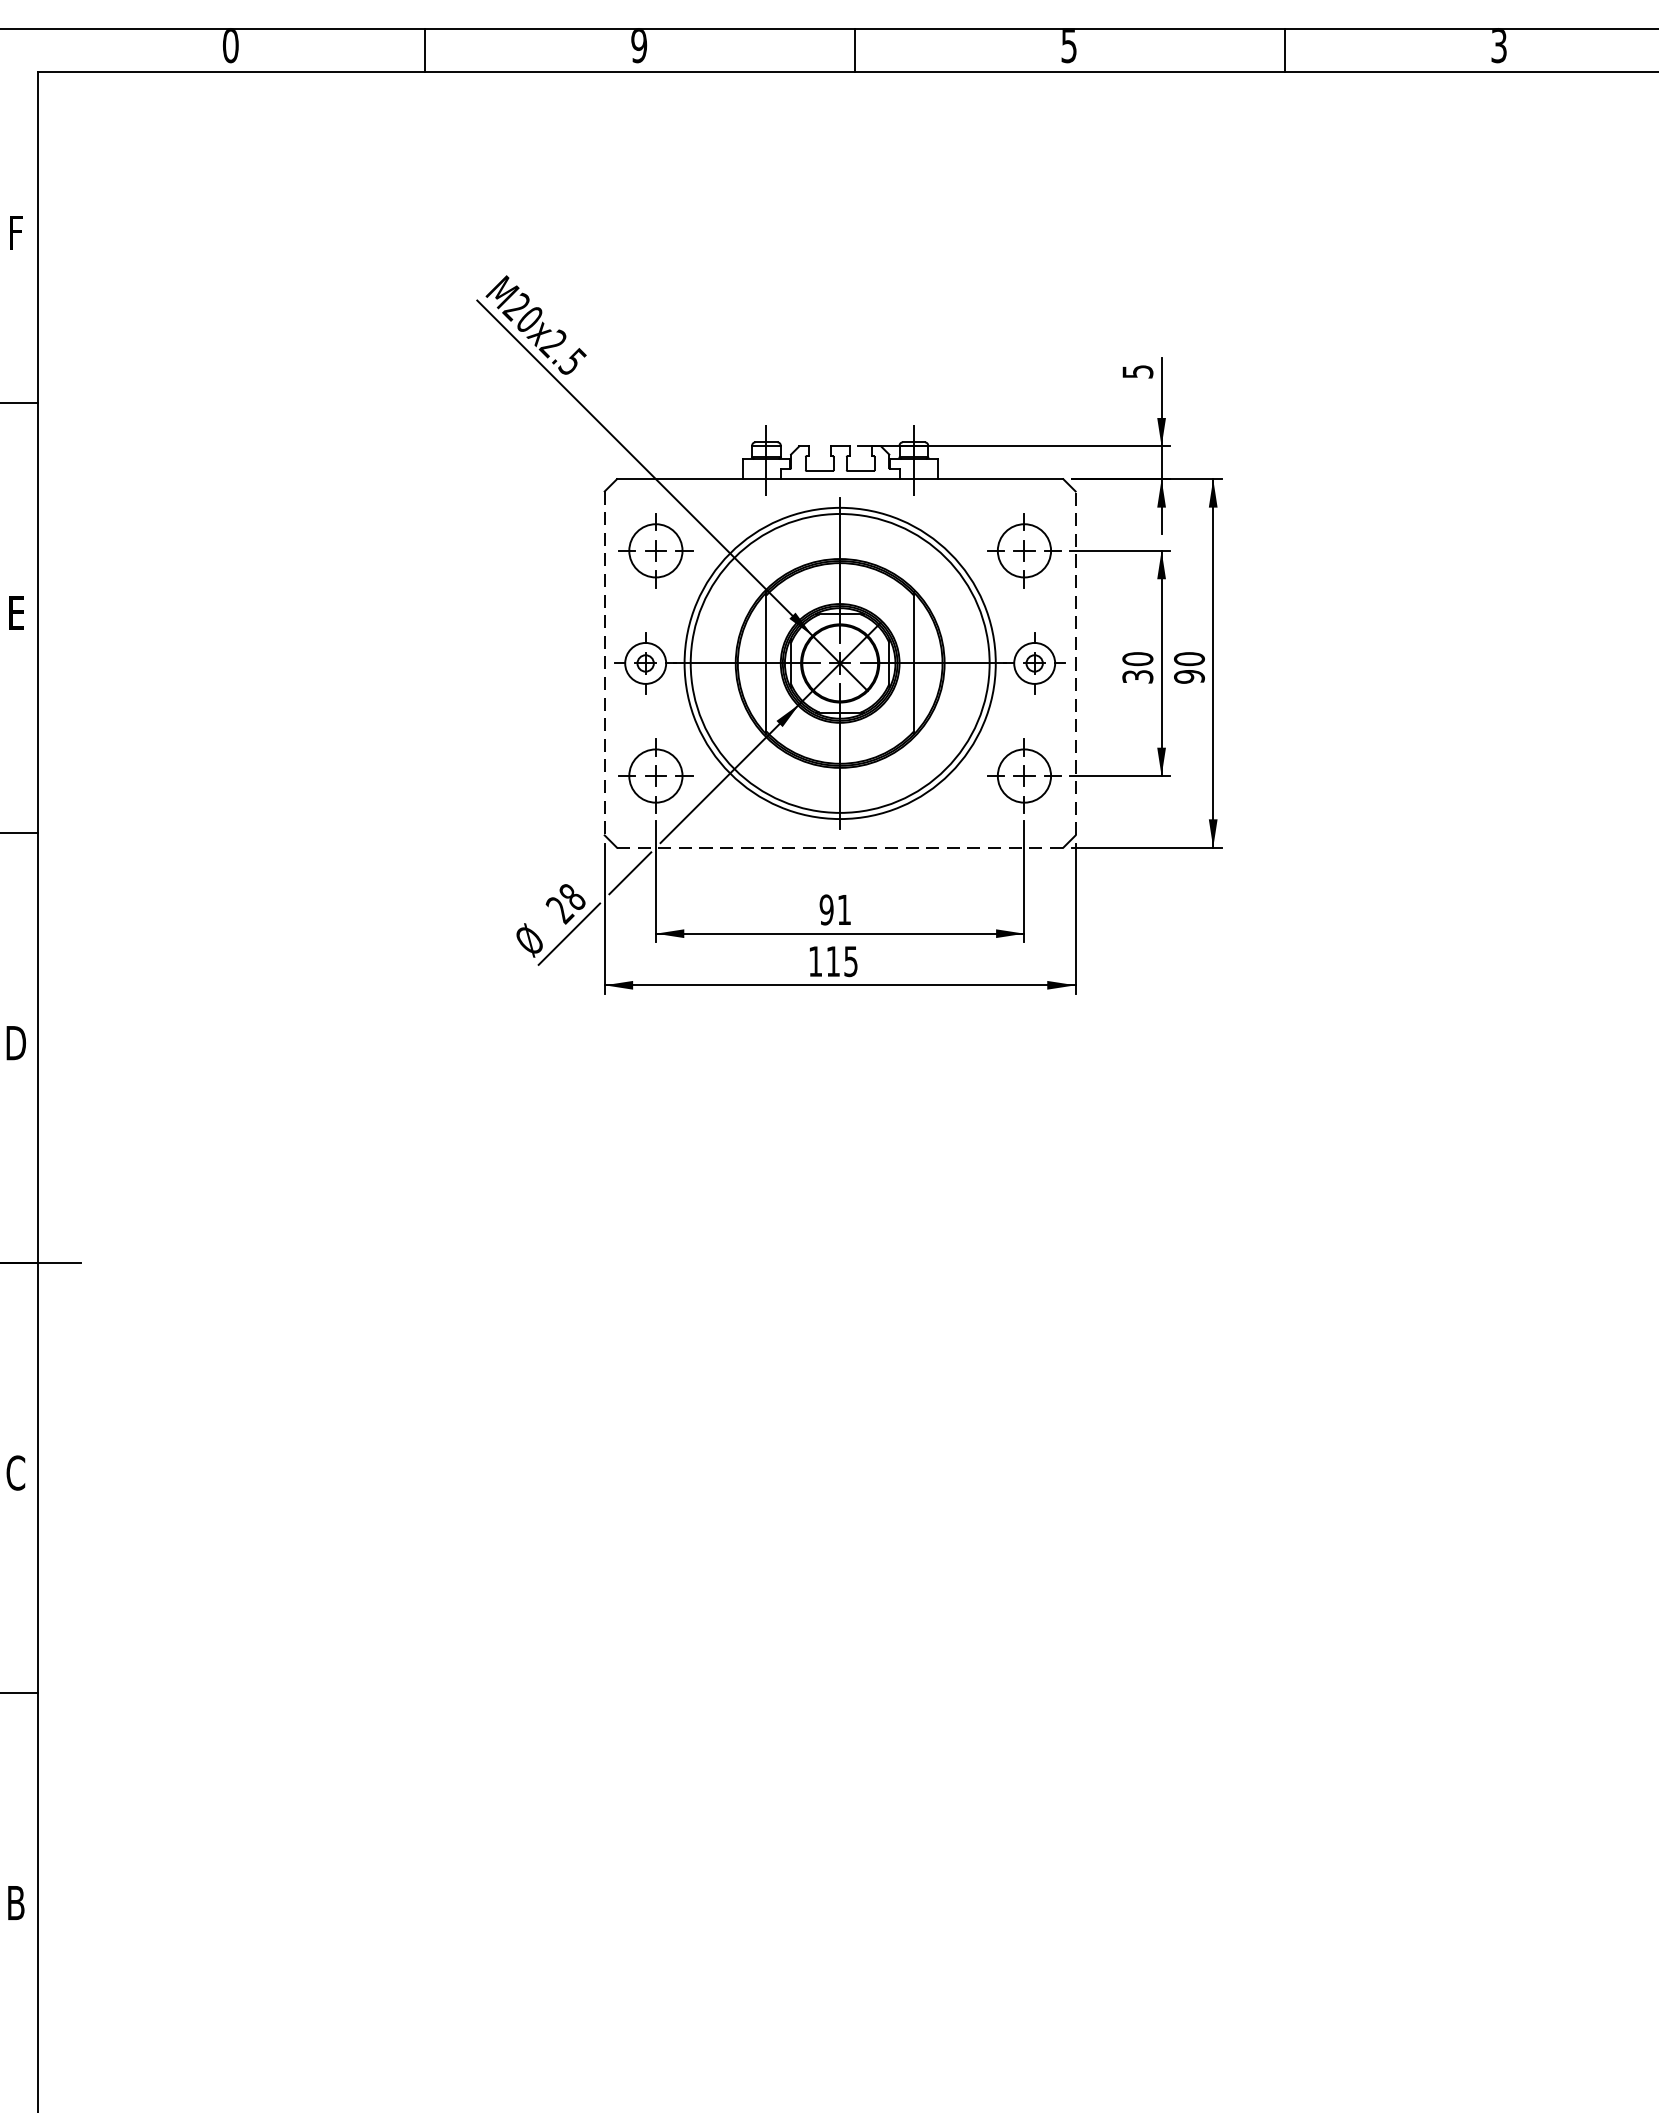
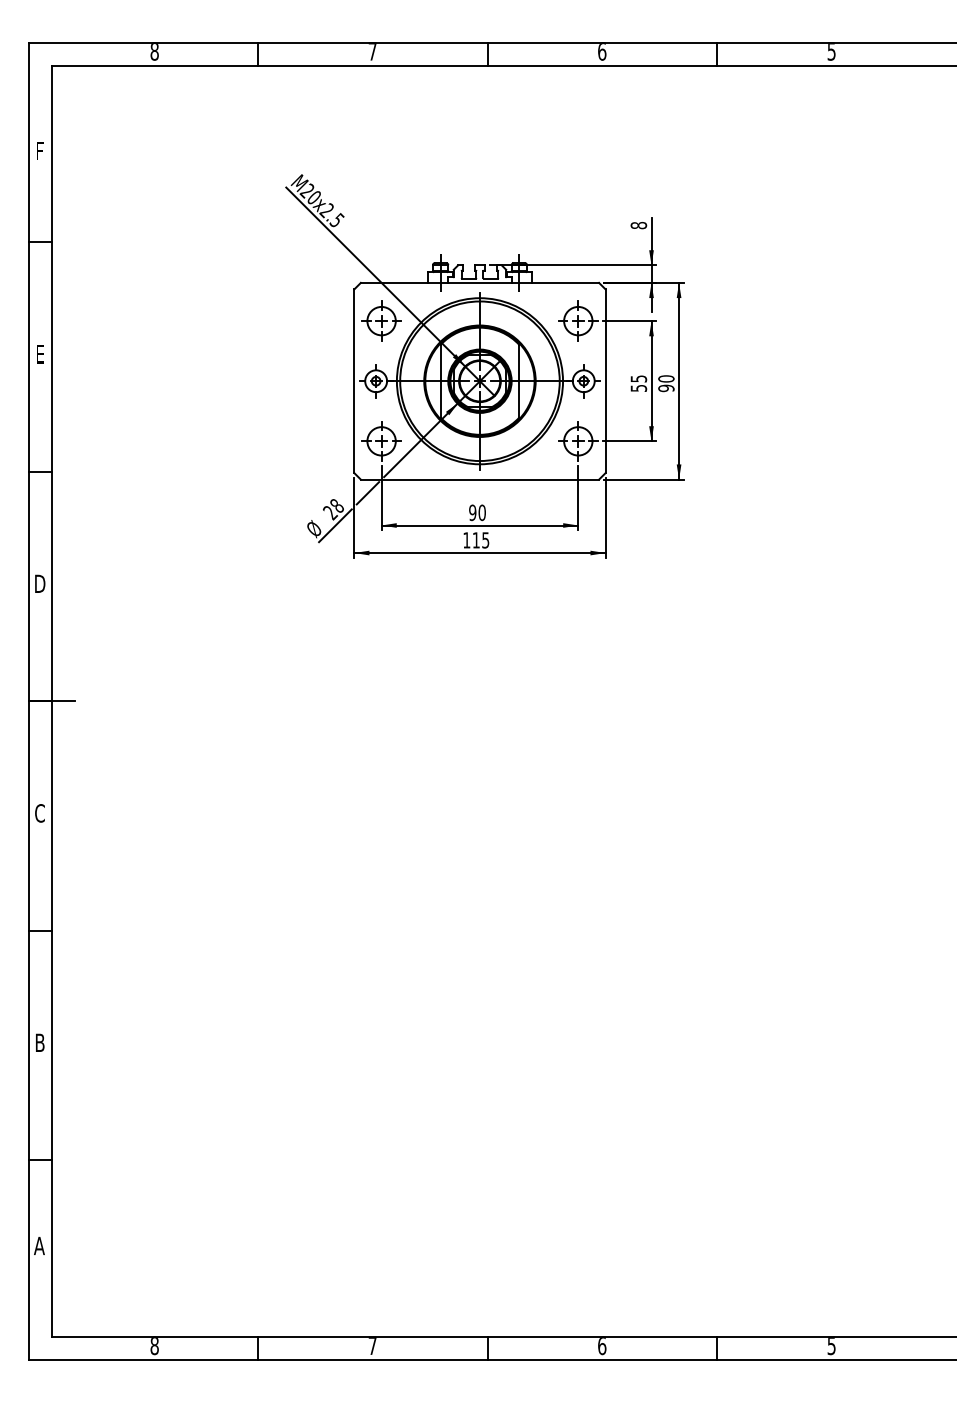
text: (230, 47) -> (154, 52), 0 -> 8
text: (638, 47) -> (372, 52), 9 -> 7
text: (1069, 47) -> (602, 52), 5 -> 6
text: (1498, 47) -> (831, 52), 3 -> 5
text: (1137, 371) -> (638, 225), 5 -> 8
line: (605, 663) -> (354, 381), dashed -> solid
line: (1075, 663) -> (605, 381), dashed -> solid
text: (1137, 667) -> (638, 383), 30 -> 55
line: (841, 847) -> (480, 479), dashed -> solid
text: (843, 909) -> (481, 512), 91 -> 90

